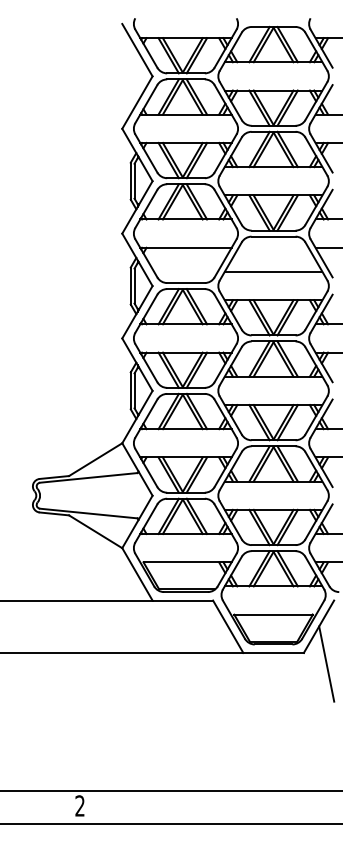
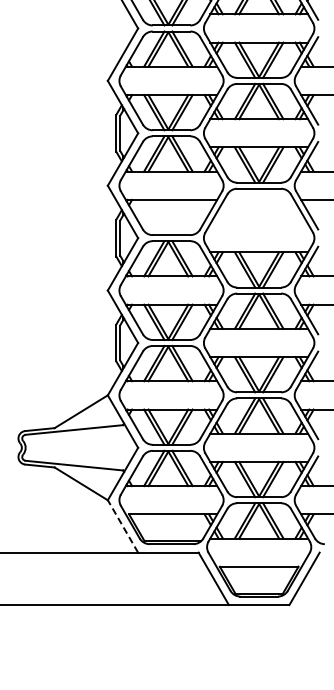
line: (273, 271) -> (259, 223), removed
line: (137, 573) -> (123, 525), solid -> dashed
line: (326, 663) -> (312, 615), removed

